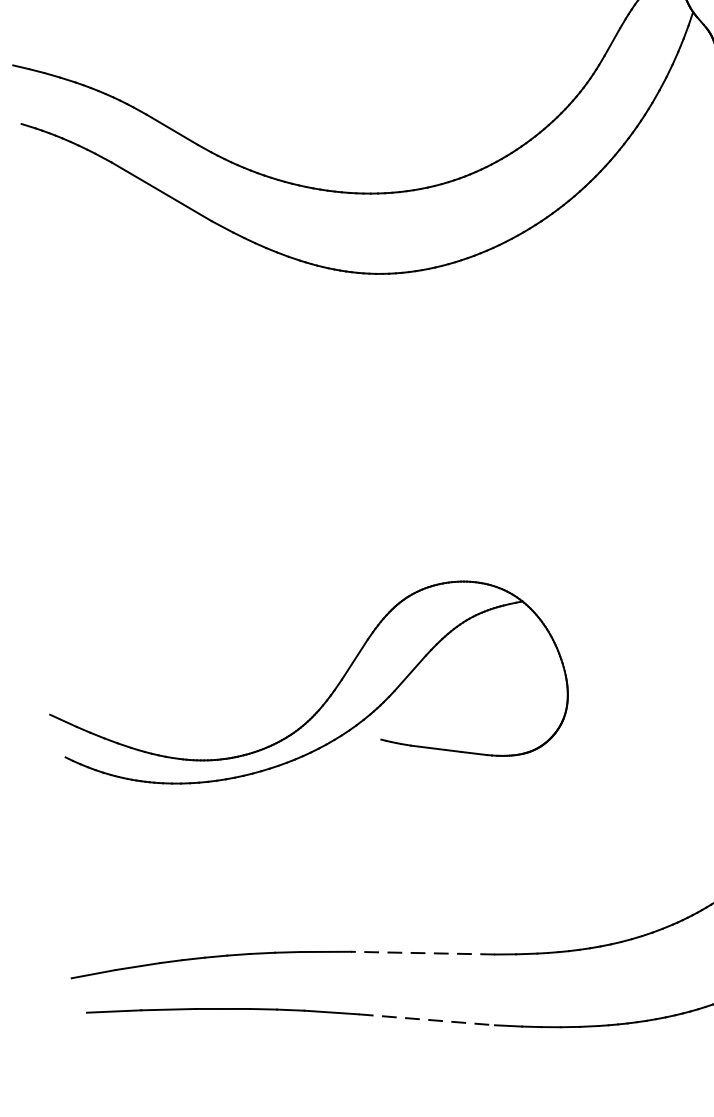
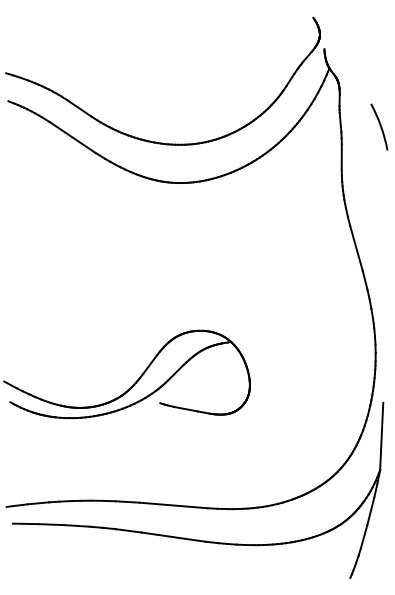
line: (422, 953) -> (173, 505), dashed -> solid
line: (426, 1020) -> (173, 537), dashed -> solid

